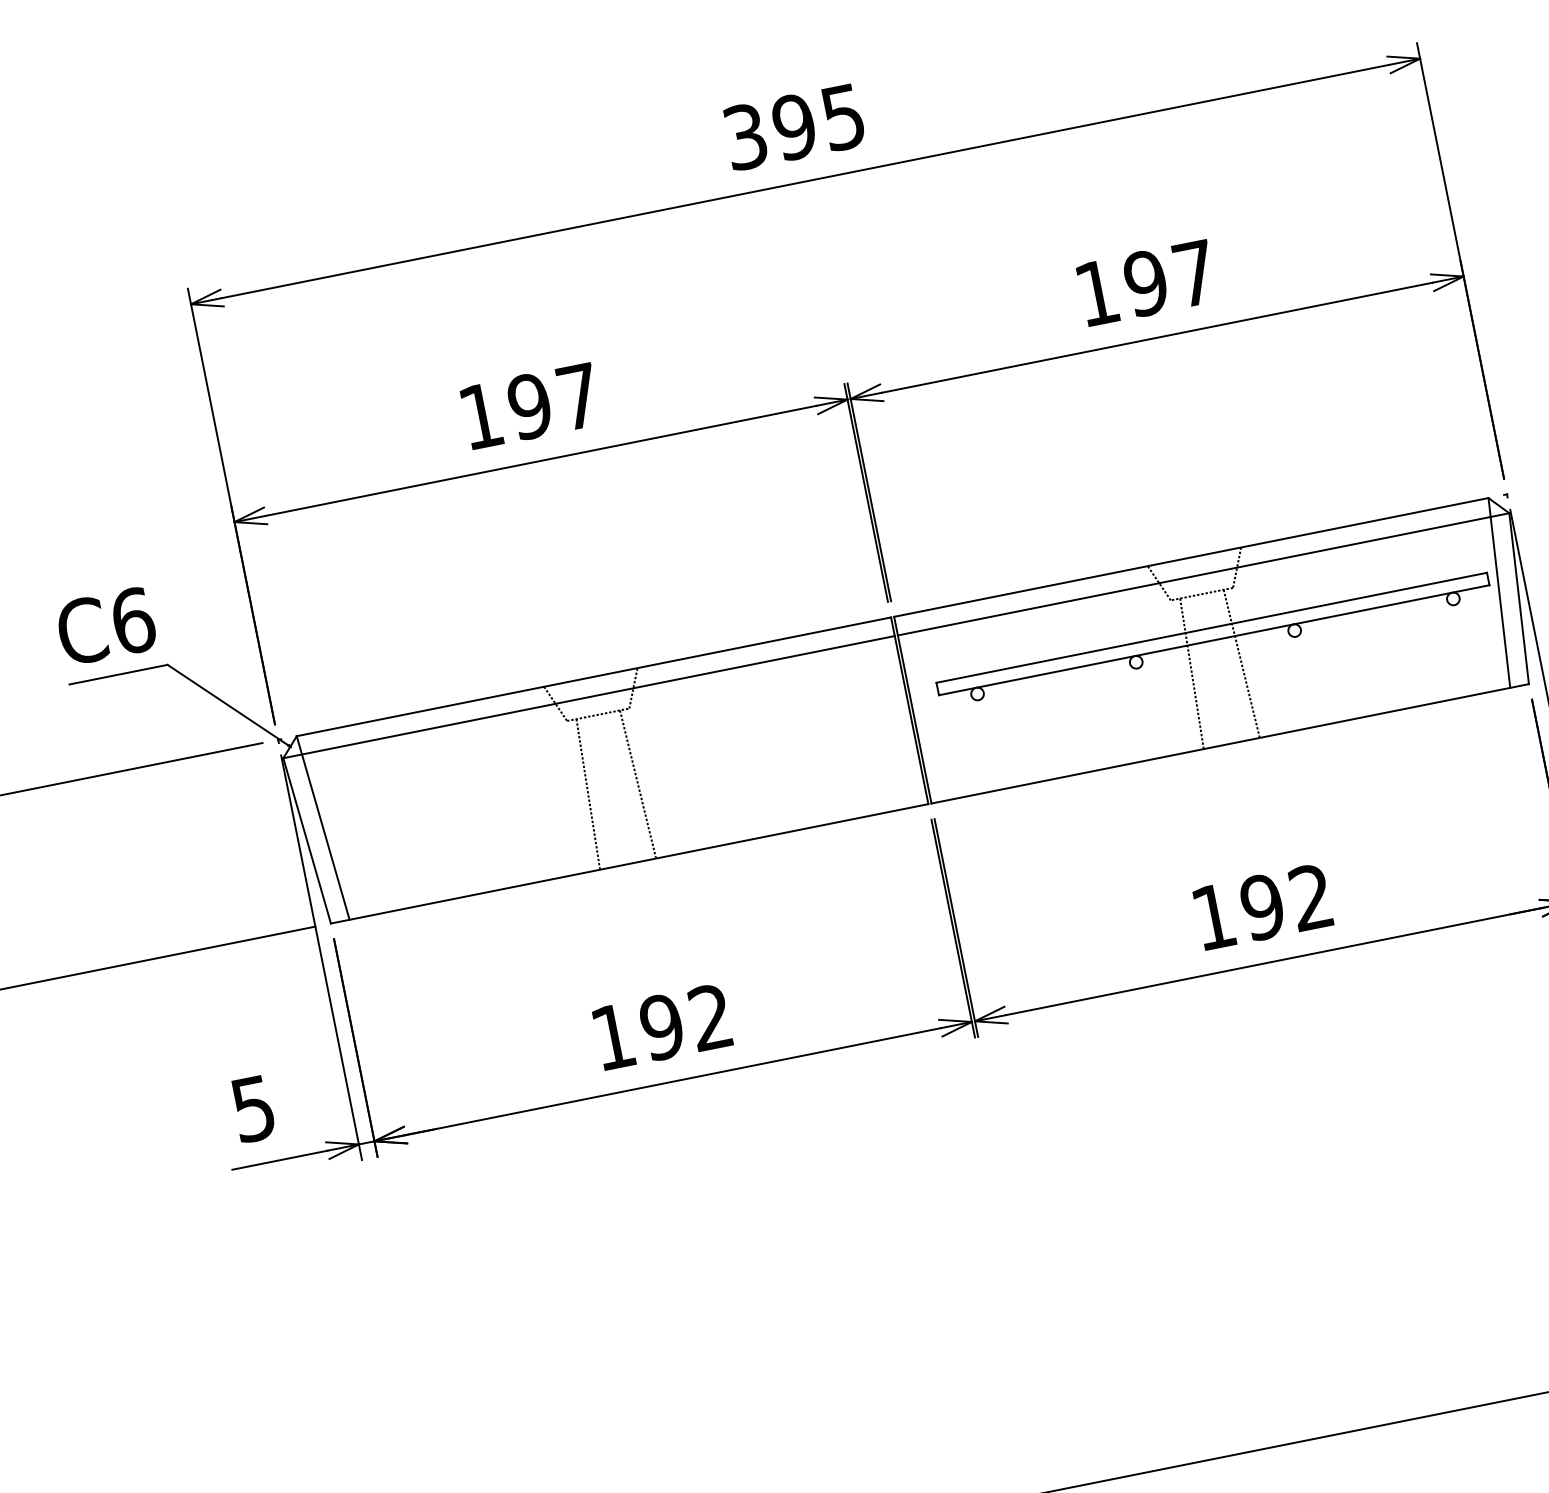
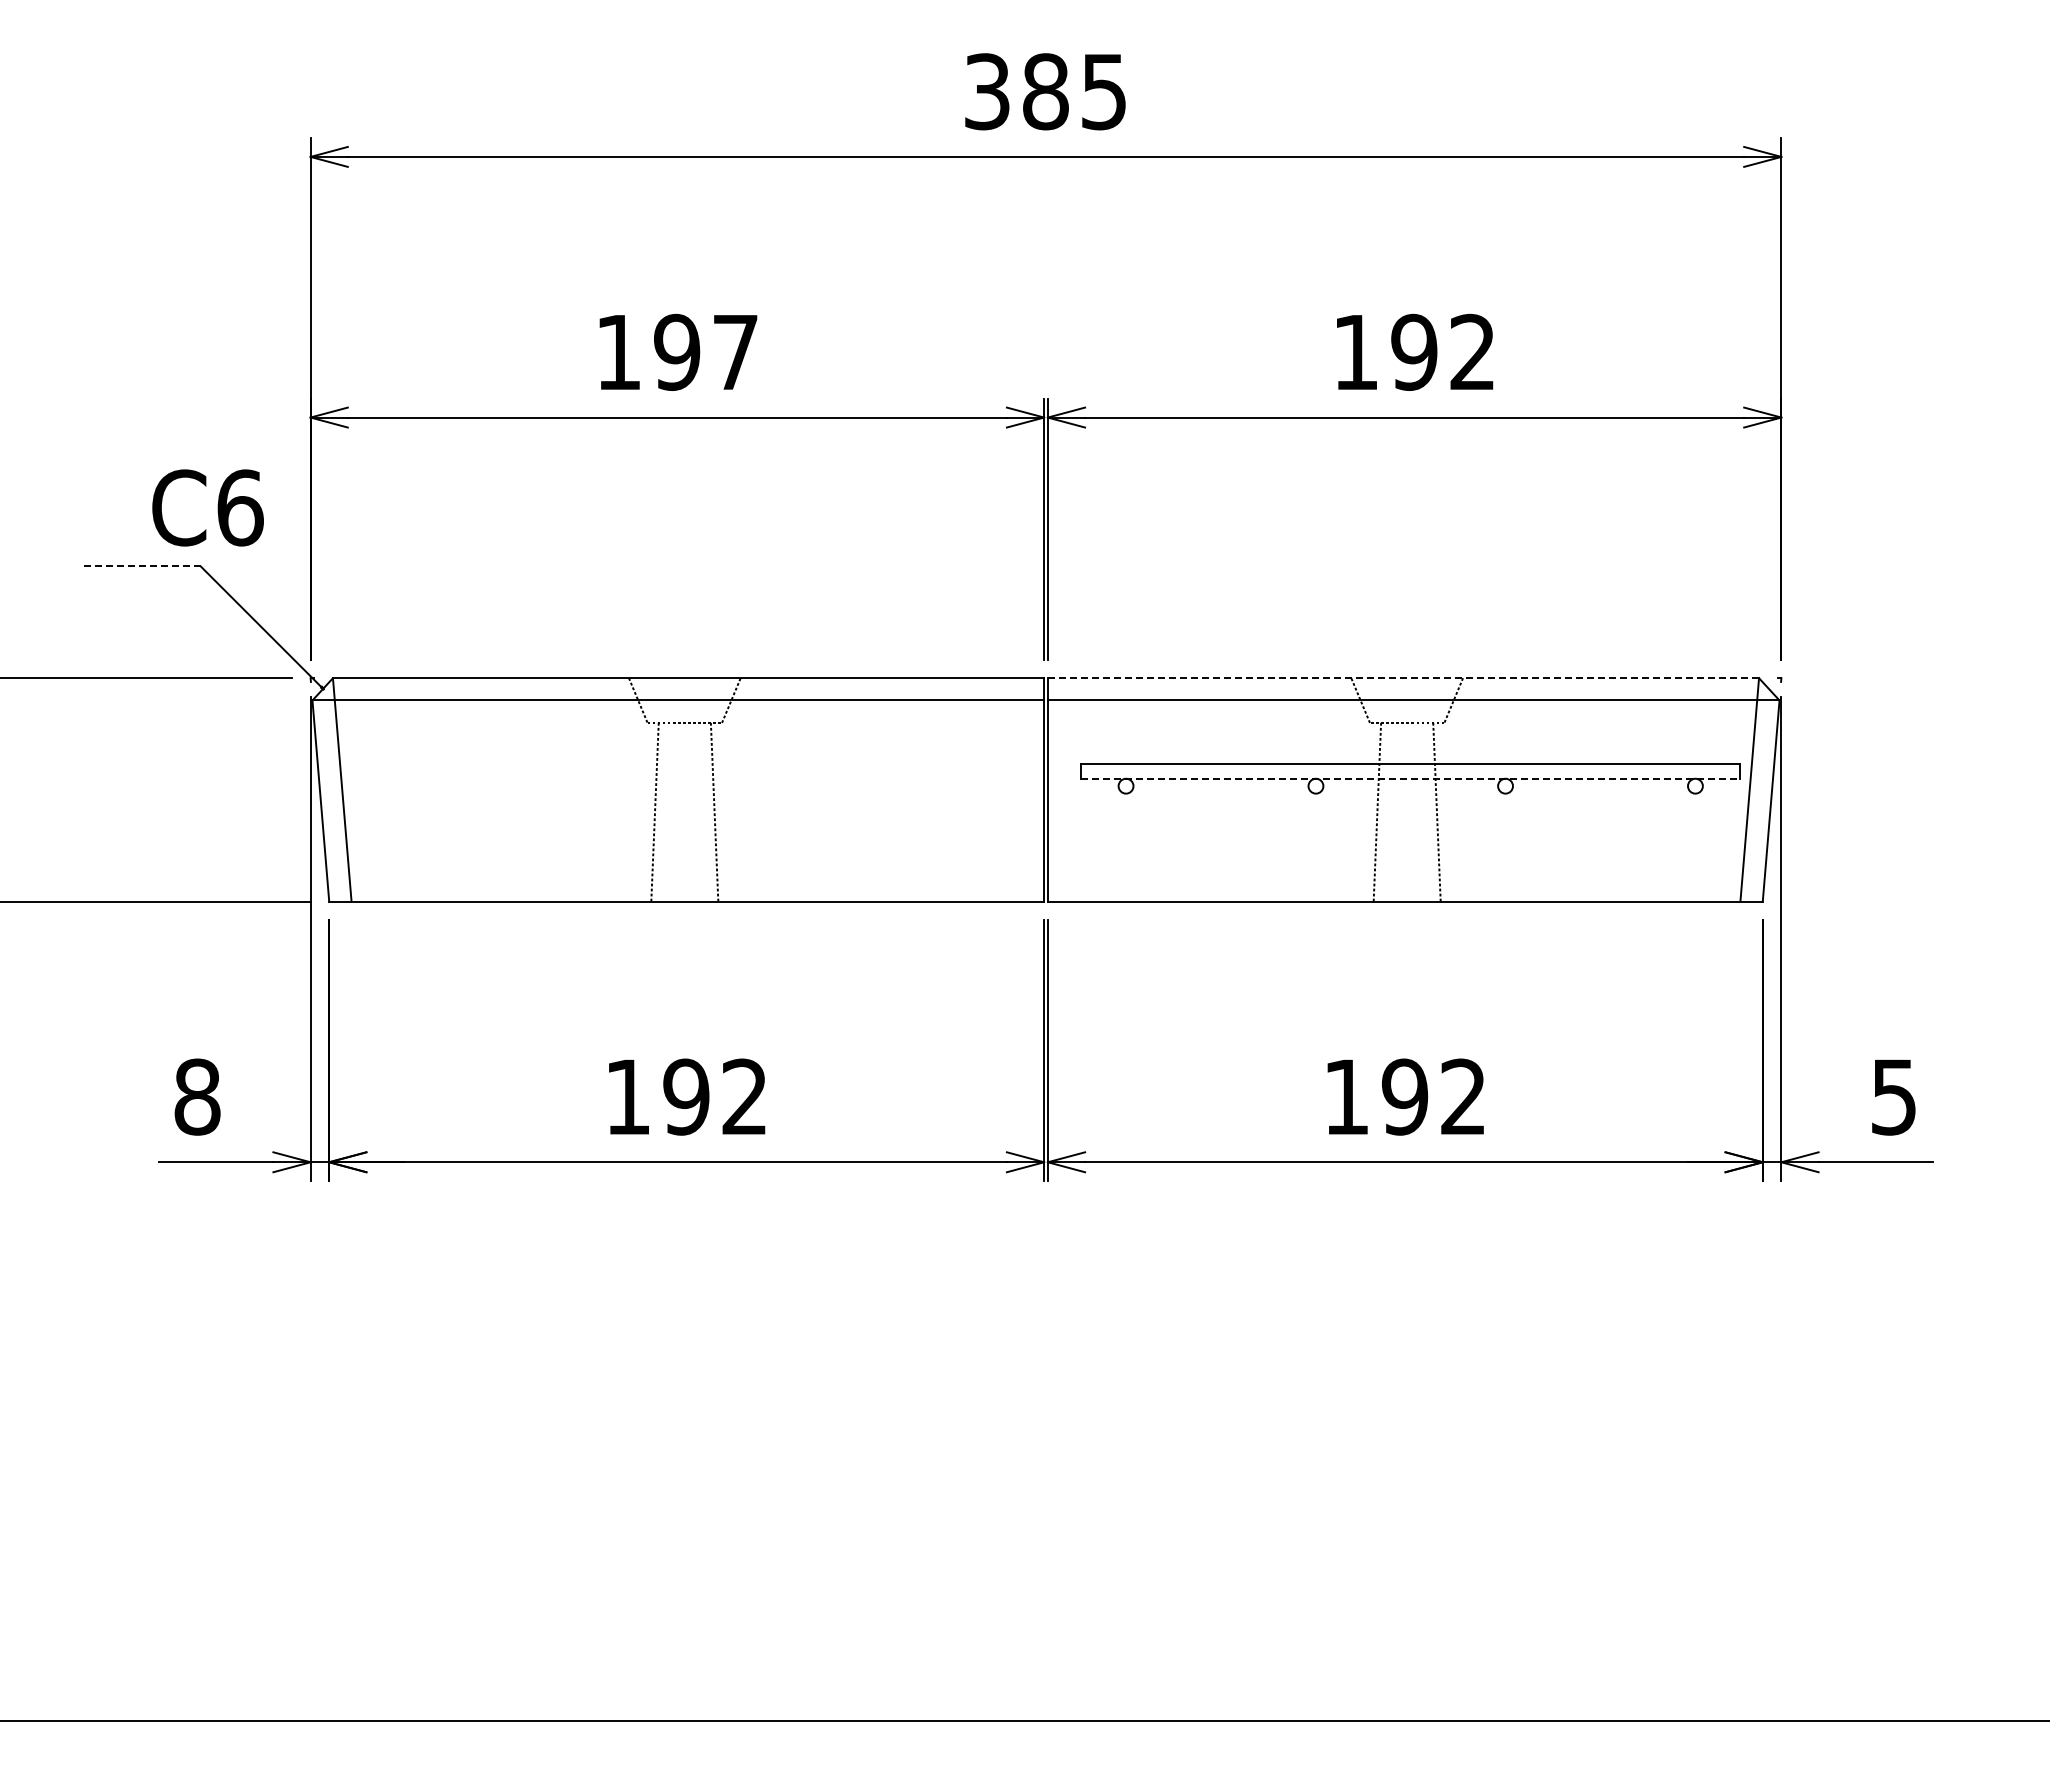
text: (794, 126) -> (1045, 91), 395 -> 385
text: (1194, 272) -> (1472, 351), 197 -> 192
line: (1191, 557) -> (1403, 678), solid -> dashed
text: (105, 626) -> (207, 507), moved
line: (1214, 639) -> (1411, 778), solid -> dashed
line: (118, 674) -> (142, 566), solid -> dashed
text: (253, 1108) -> (197, 1096), 5 -> 8

